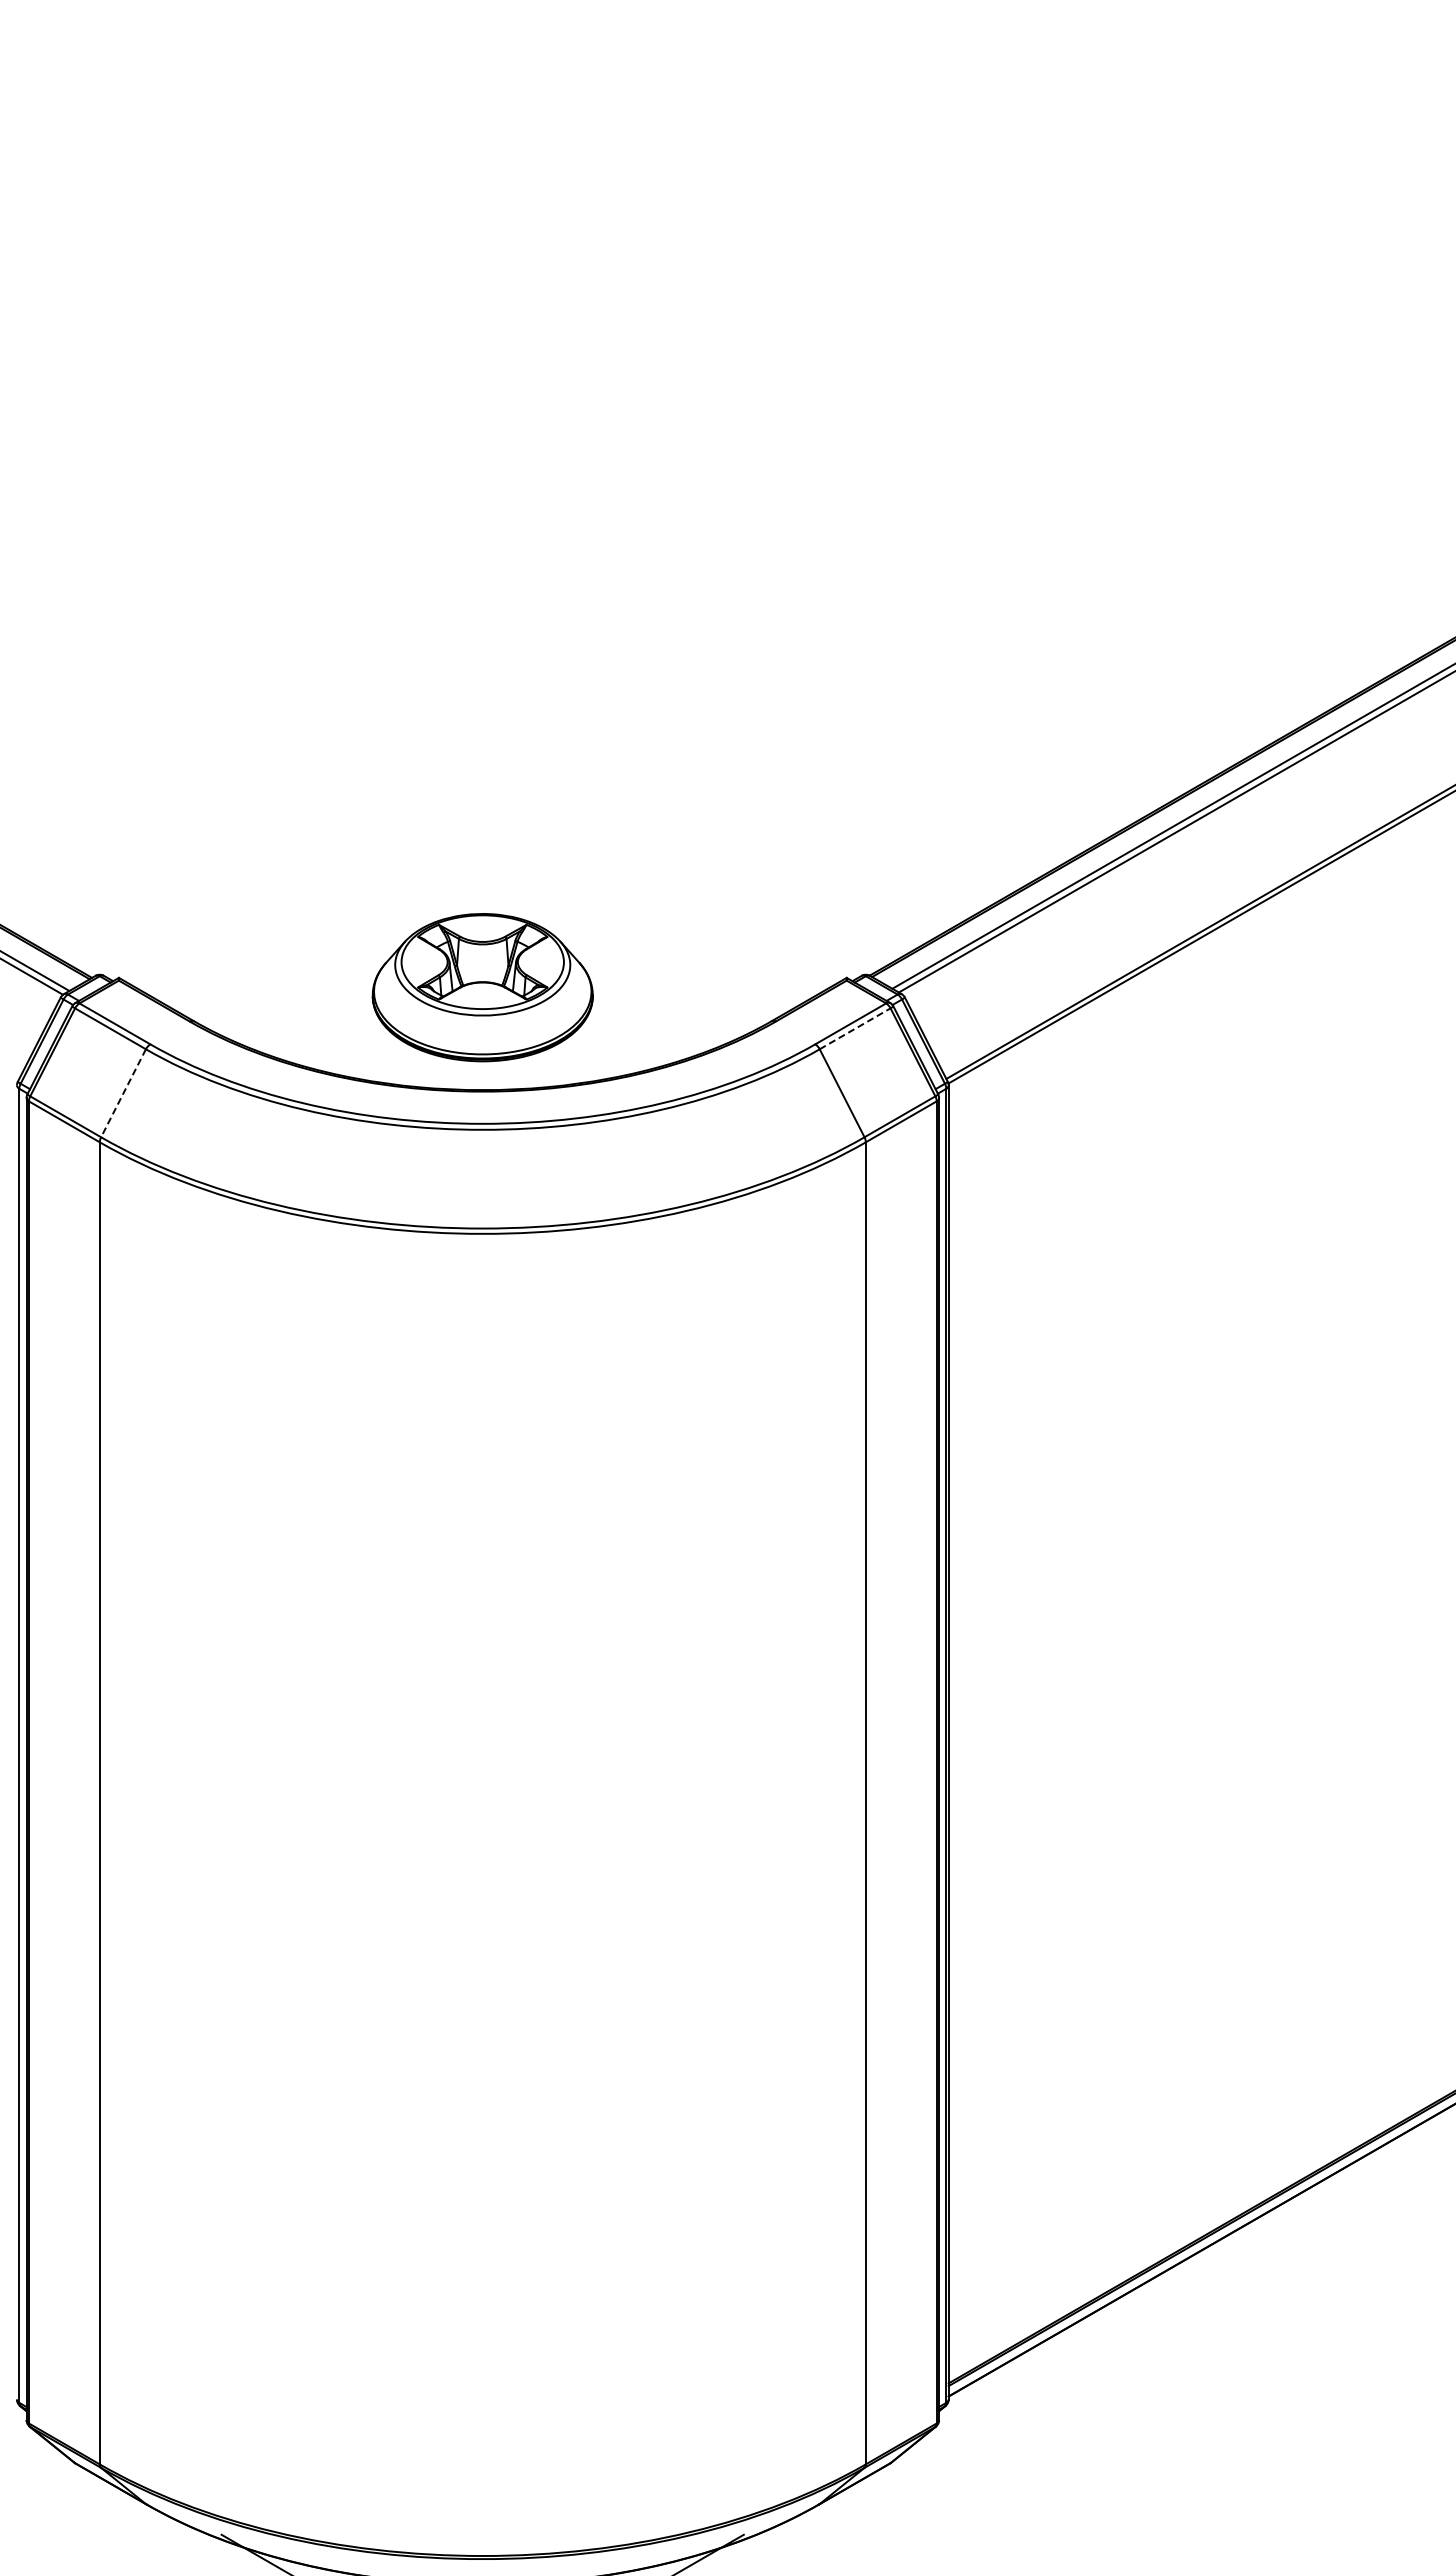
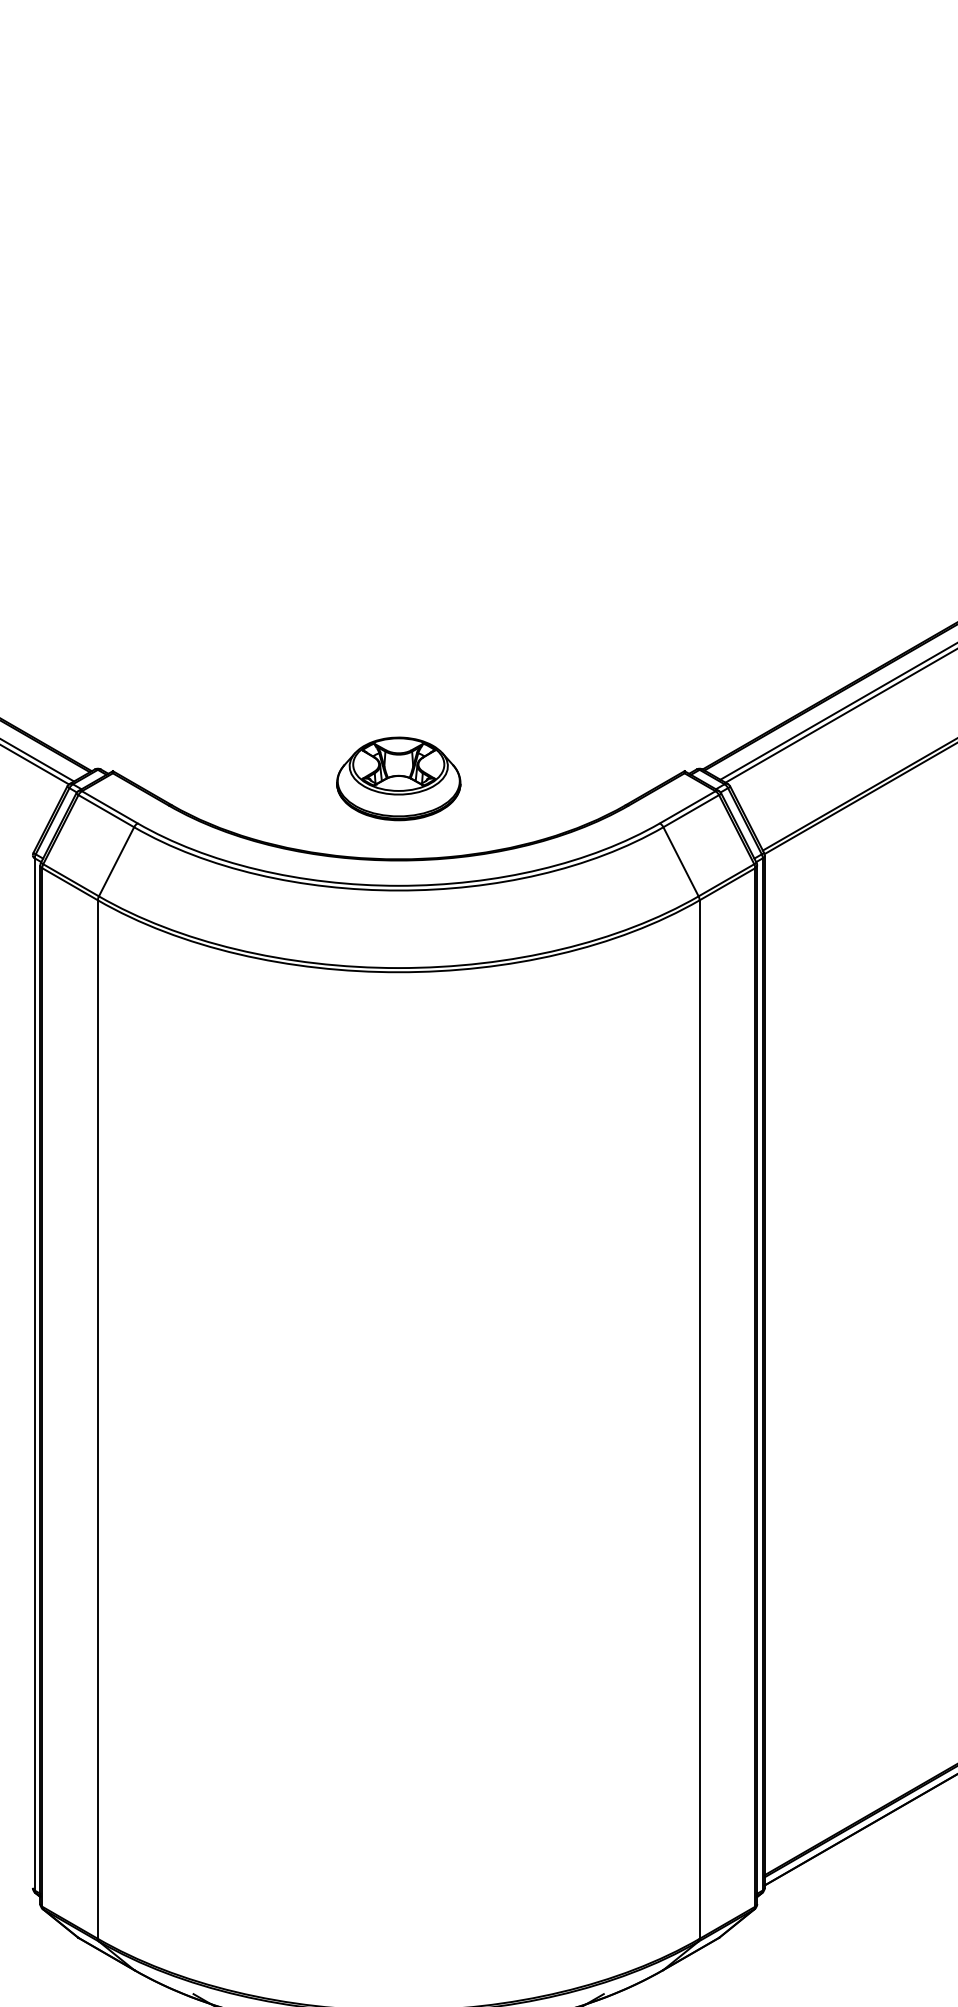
part: (482, 987) -> (398, 778), size x0.71
line: (855, 1028) -> (691, 810), dashed -> solid
line: (123, 1093) -> (116, 861), dashed -> solid

